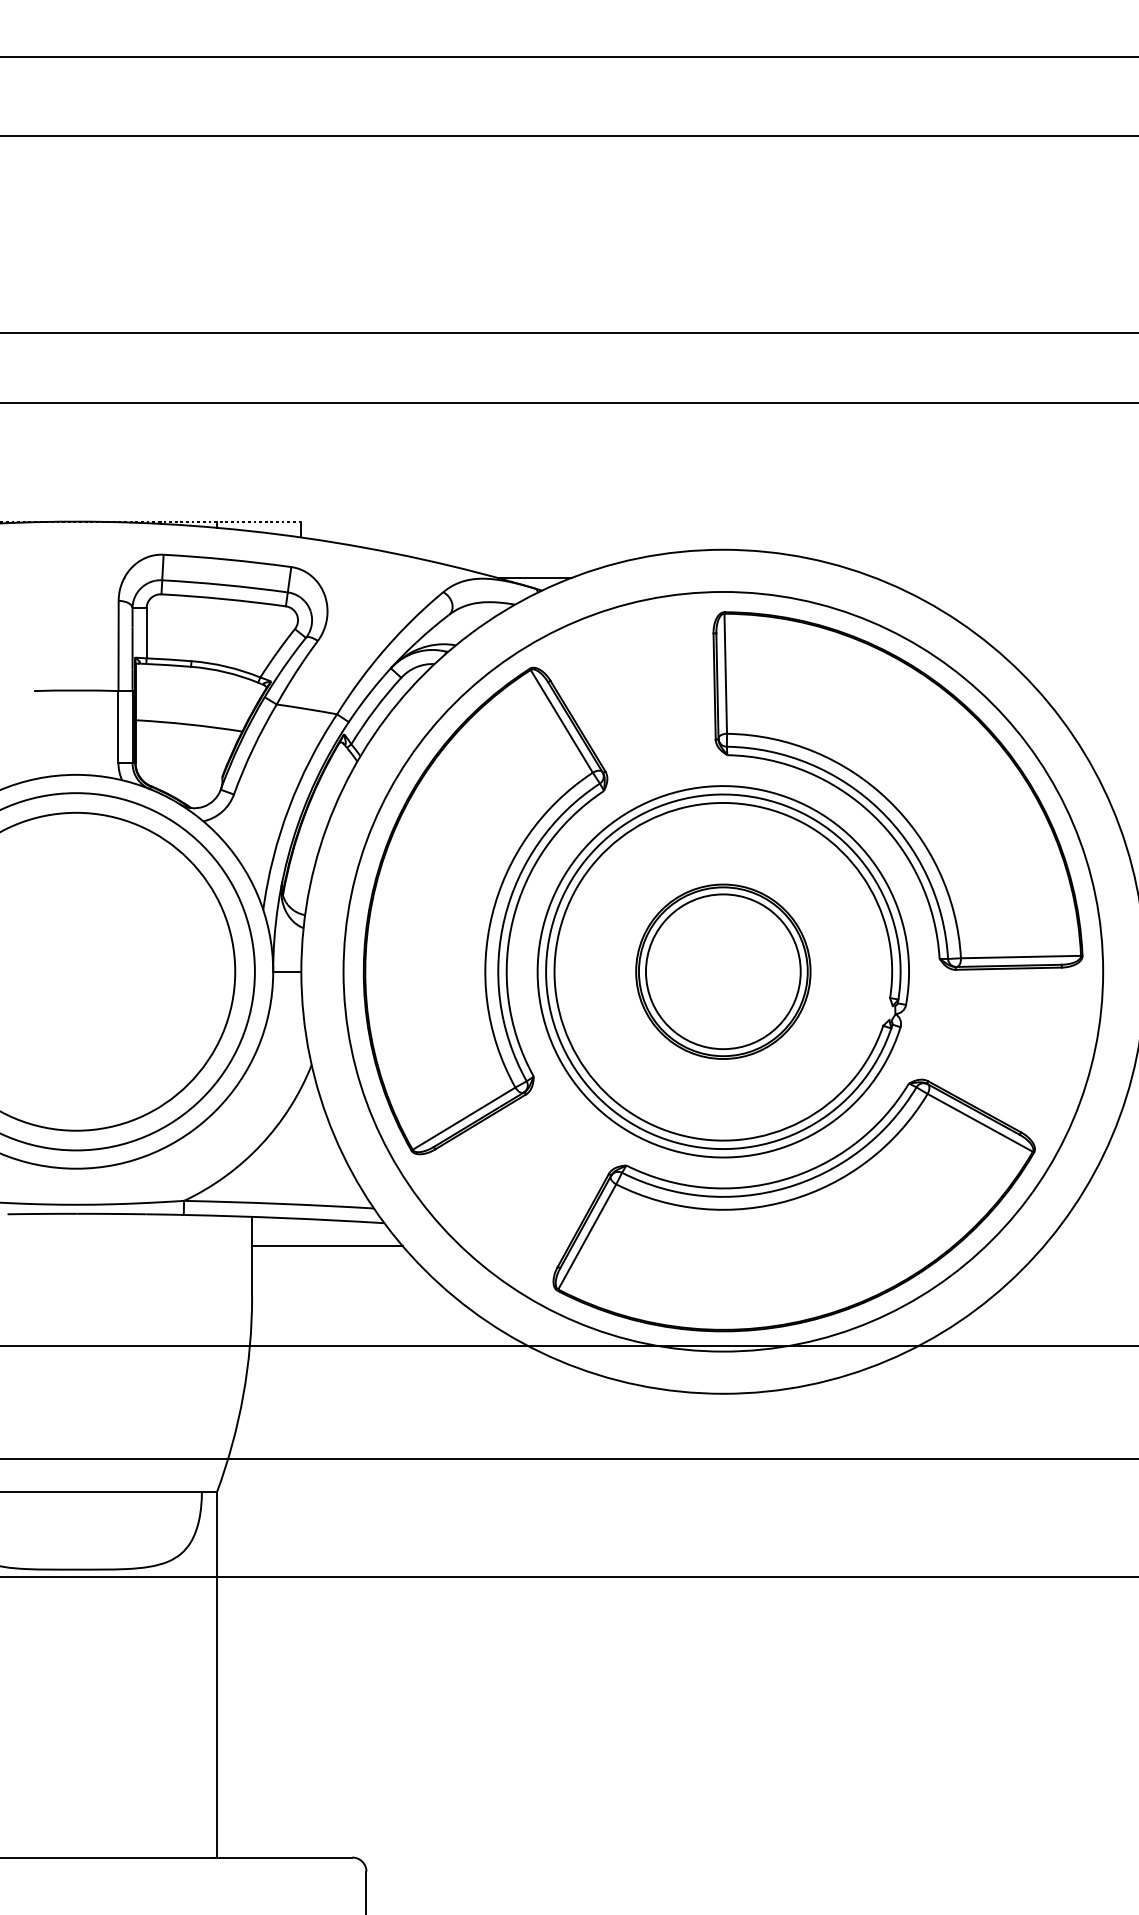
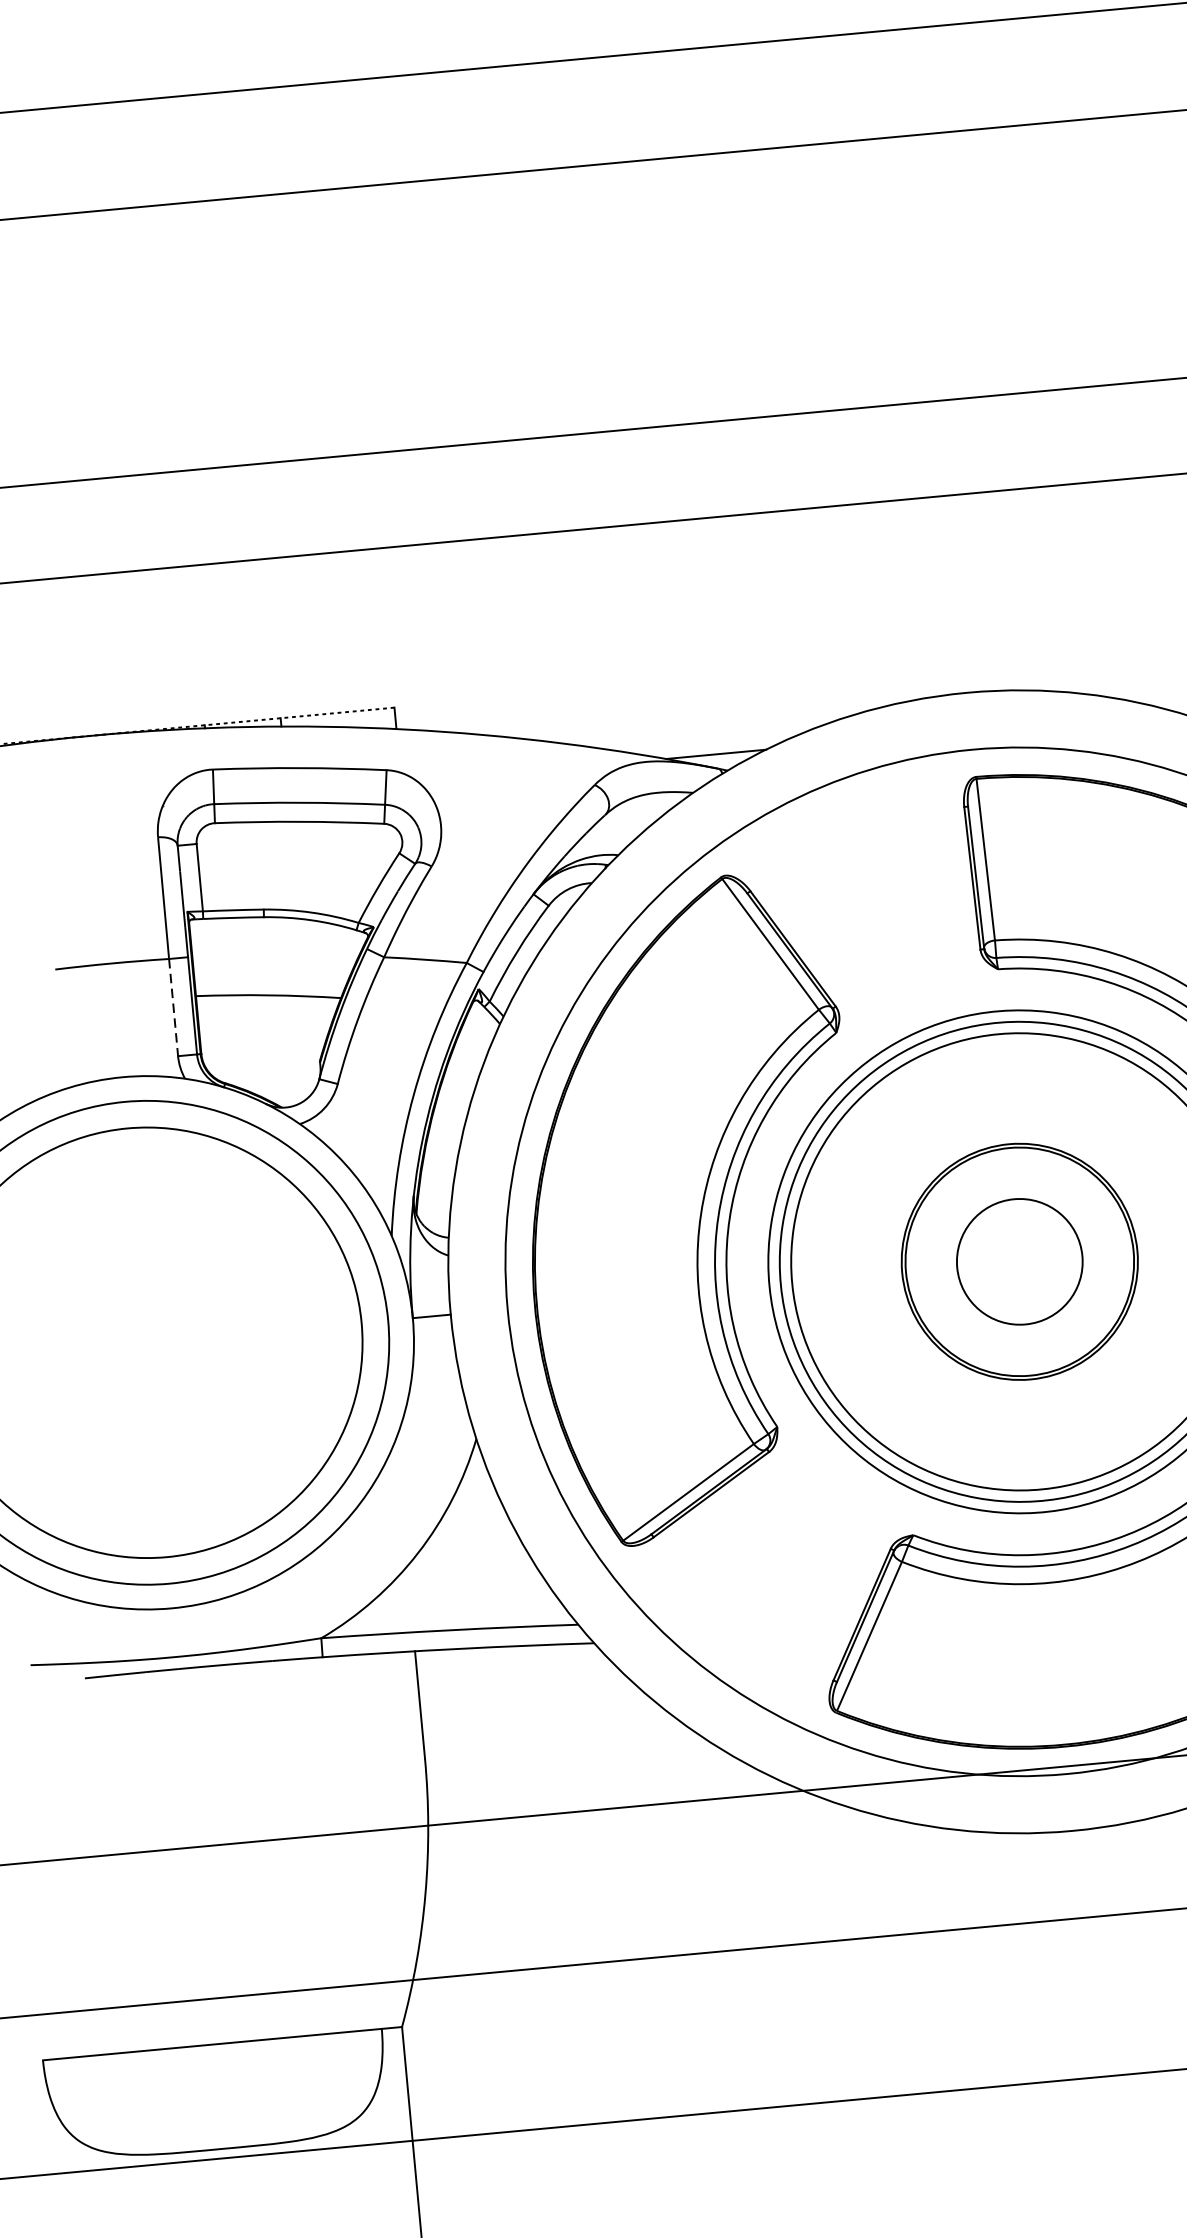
line: (118, 727) -> (173, 1008), solid -> dashed
circle: (722, 971) -> (1018, 1261), size x0.6
line: (327, 1246) -> (520, 1681), removed

